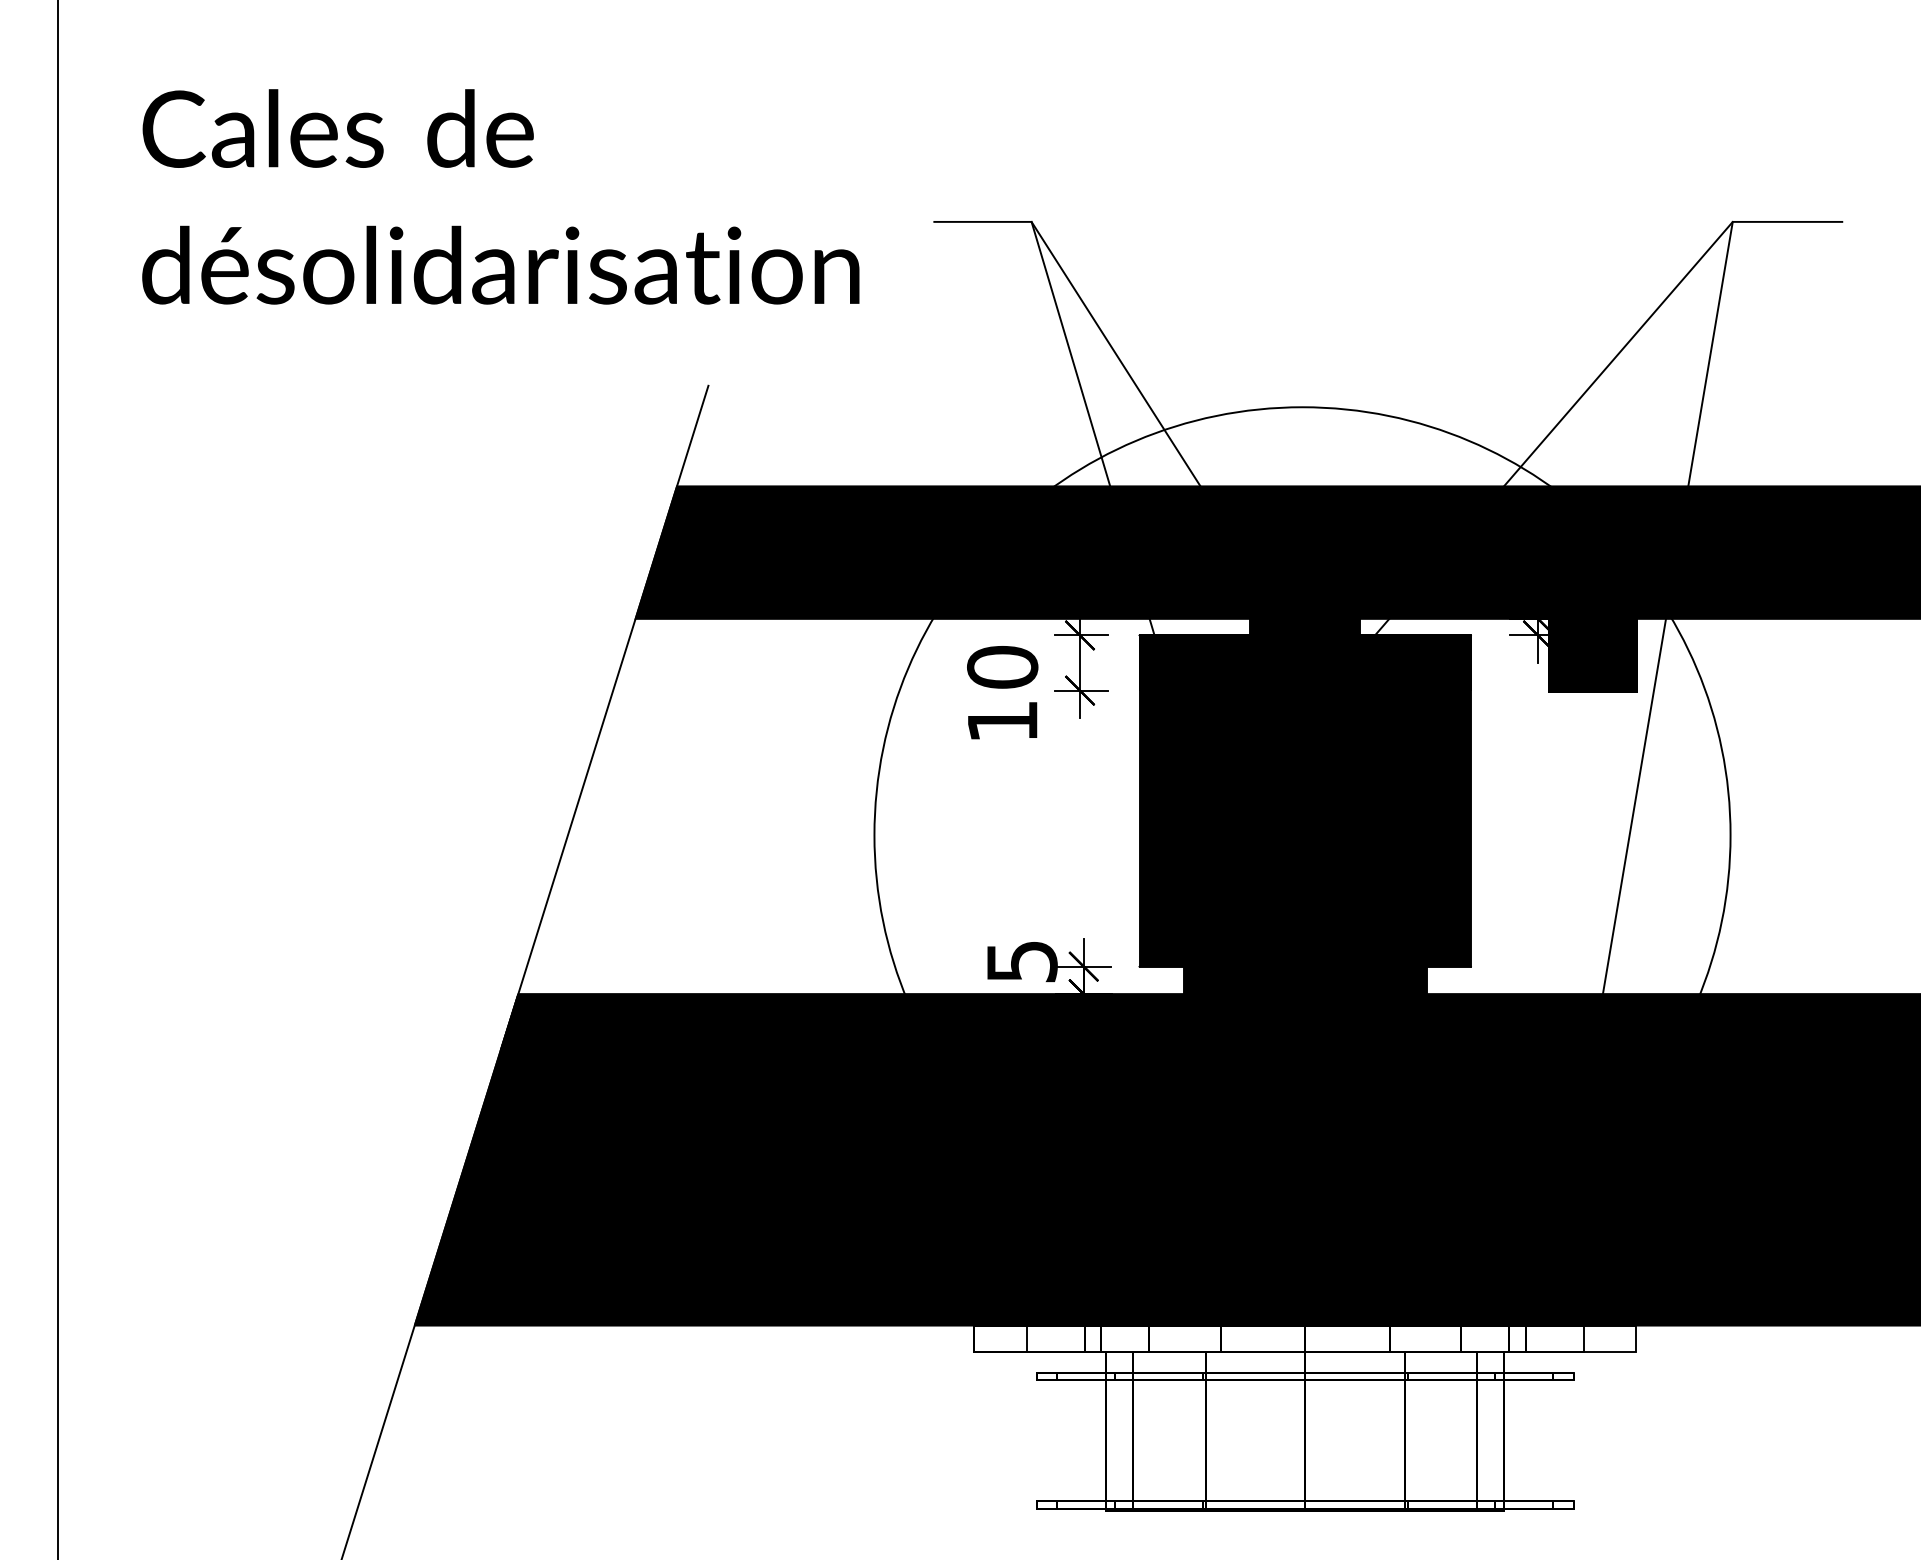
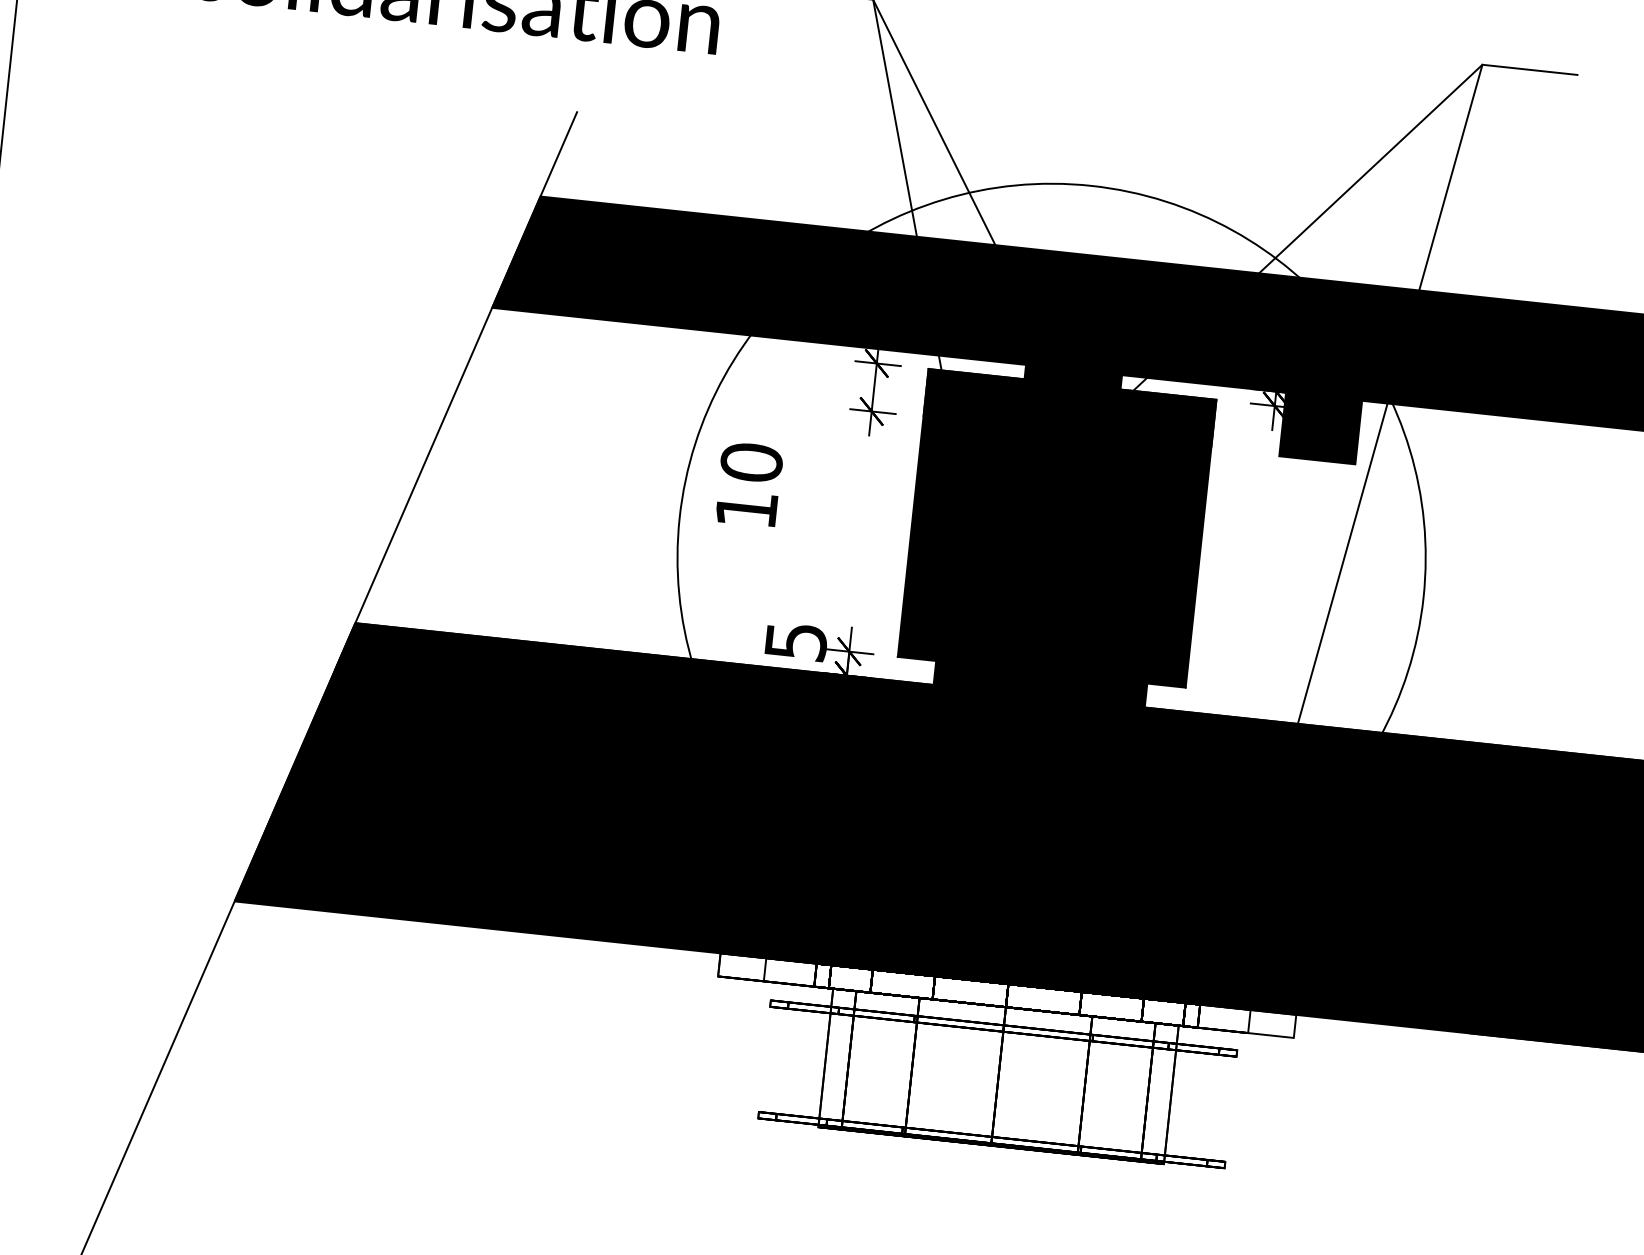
text: (1002, 692) -> (749, 484), moved

